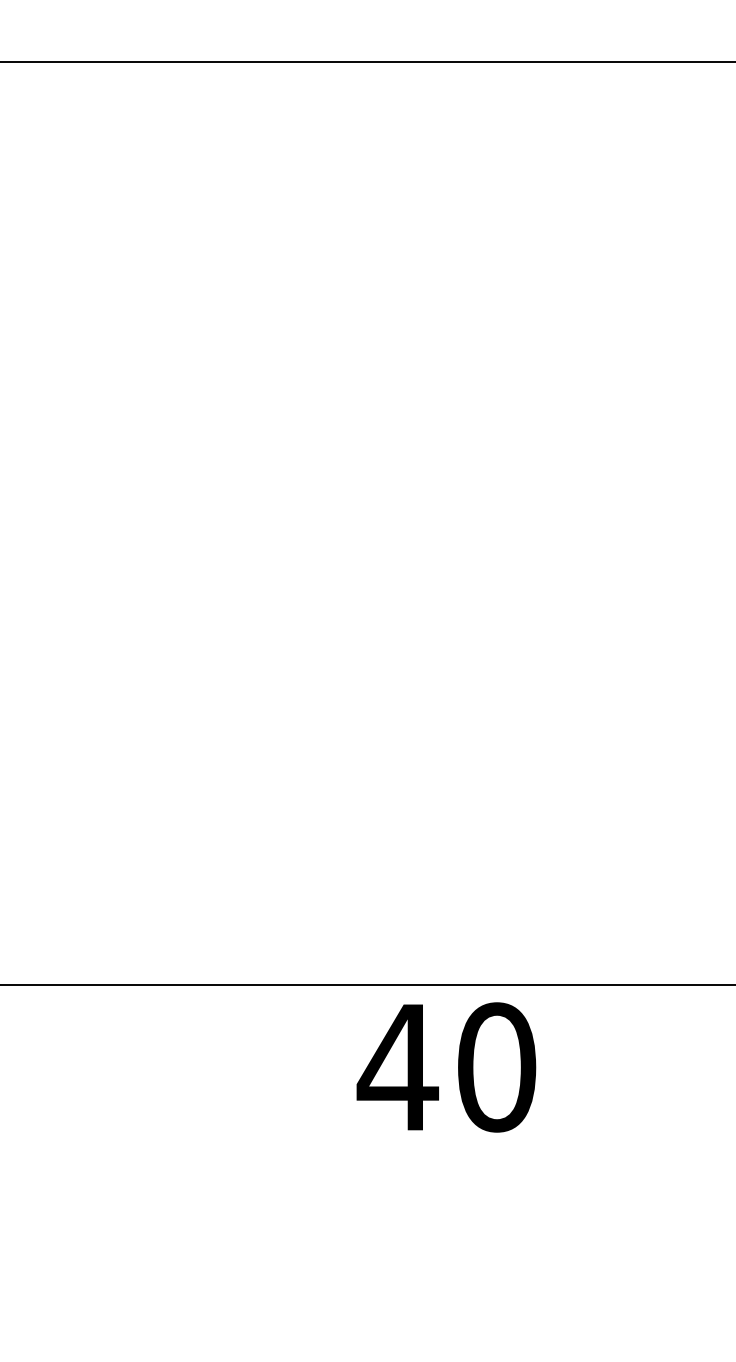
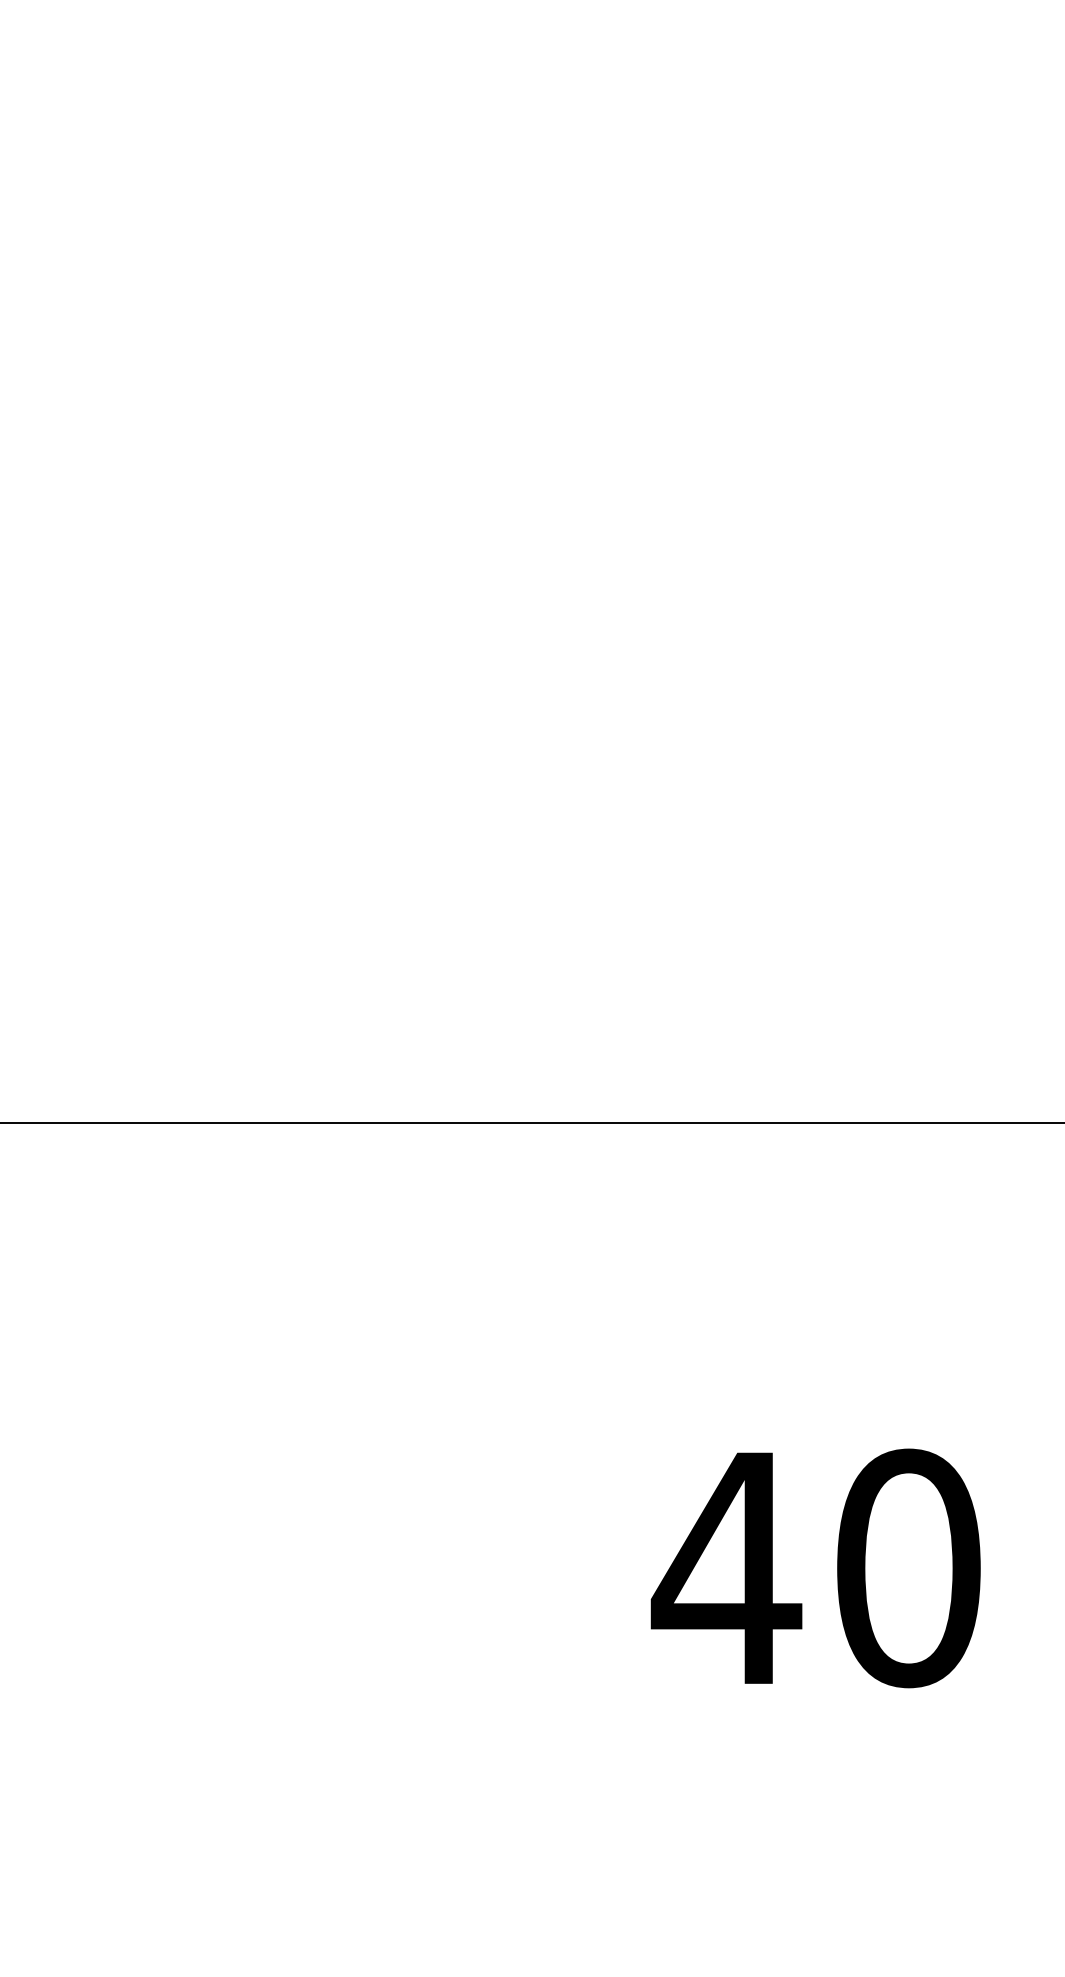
text: (446, 1067) -> (815, 1568), moved

